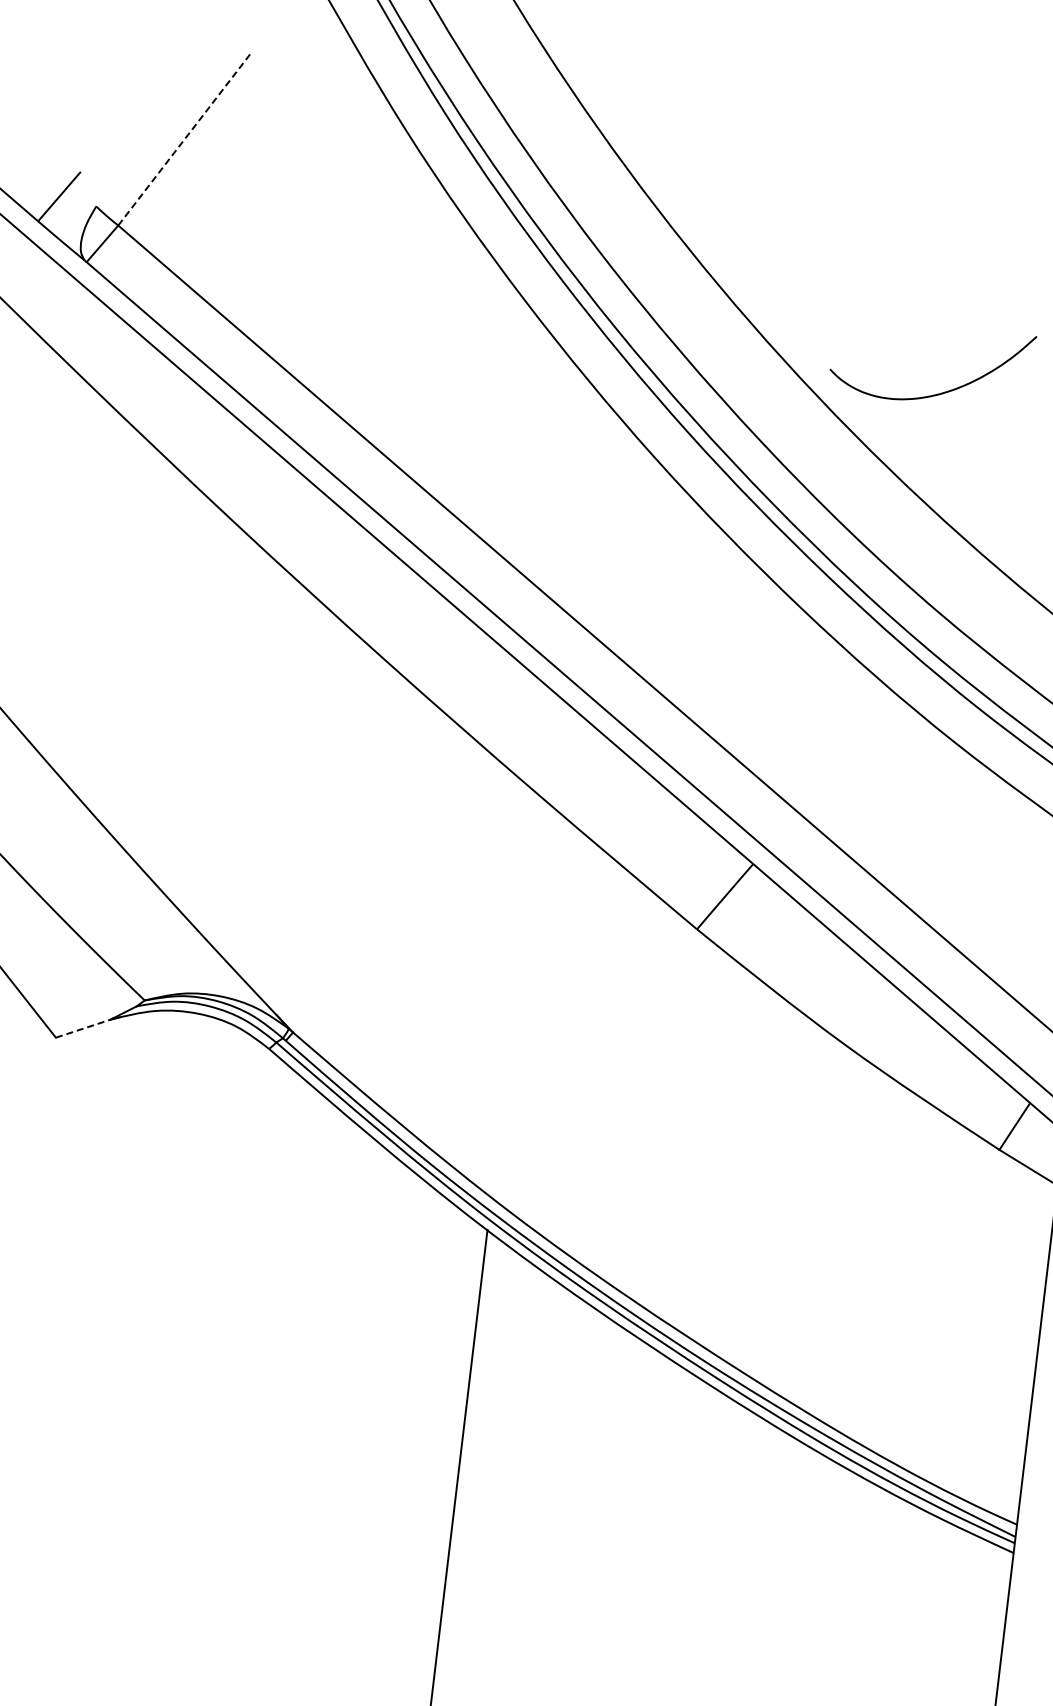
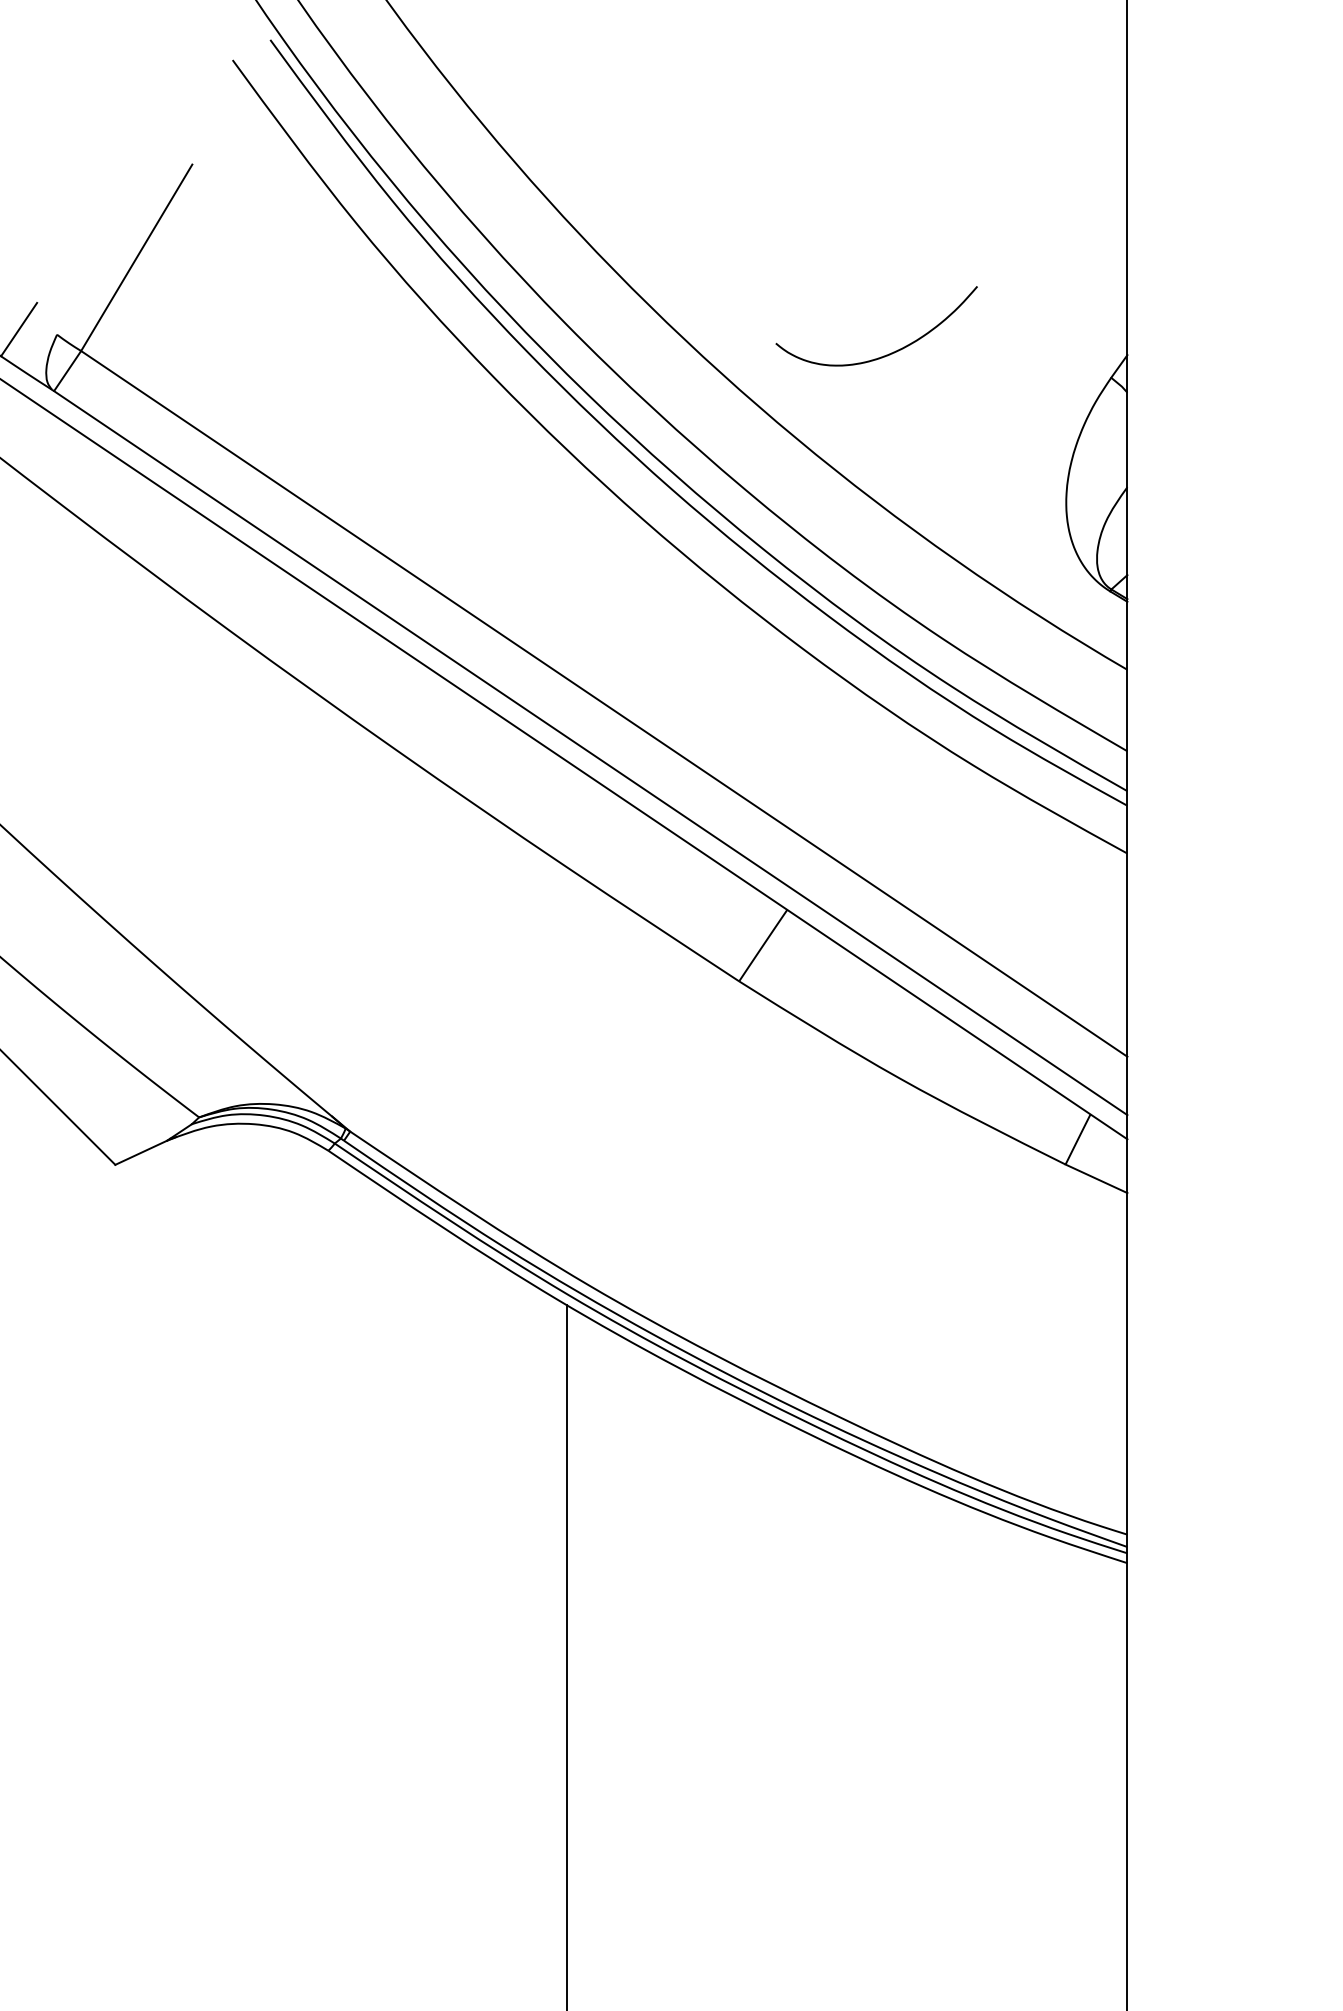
line: (184, 139) -> (136, 257), dashed -> solid
curve: (938, 393) -> (886, 354), moved
line: (83, 1028) -> (141, 1152), dashed -> solid

